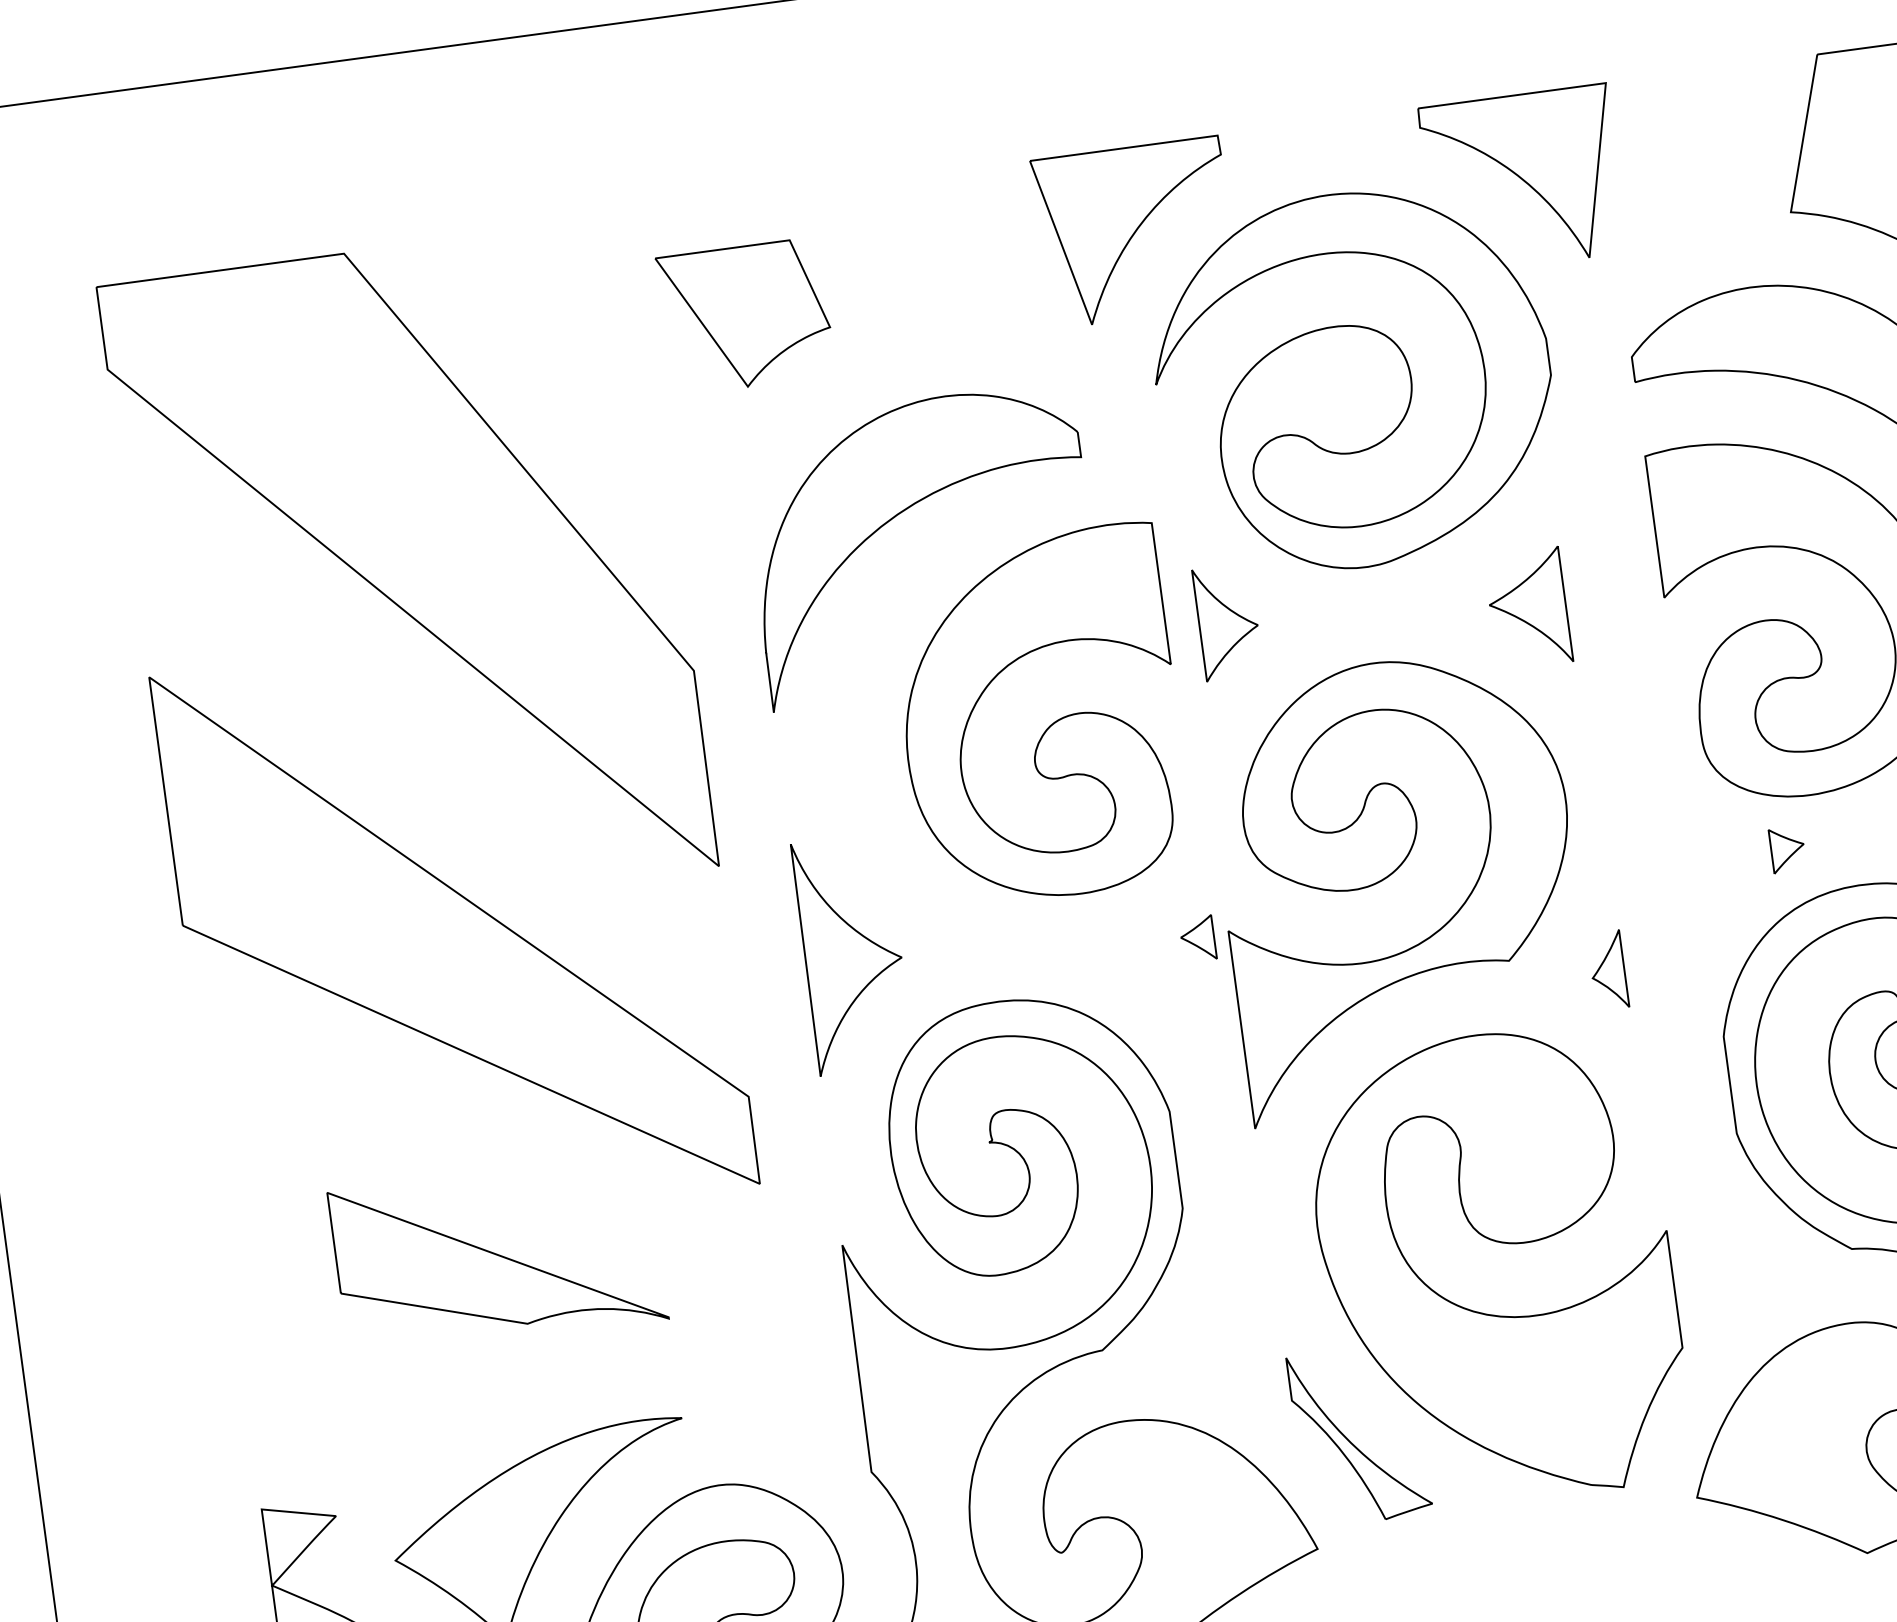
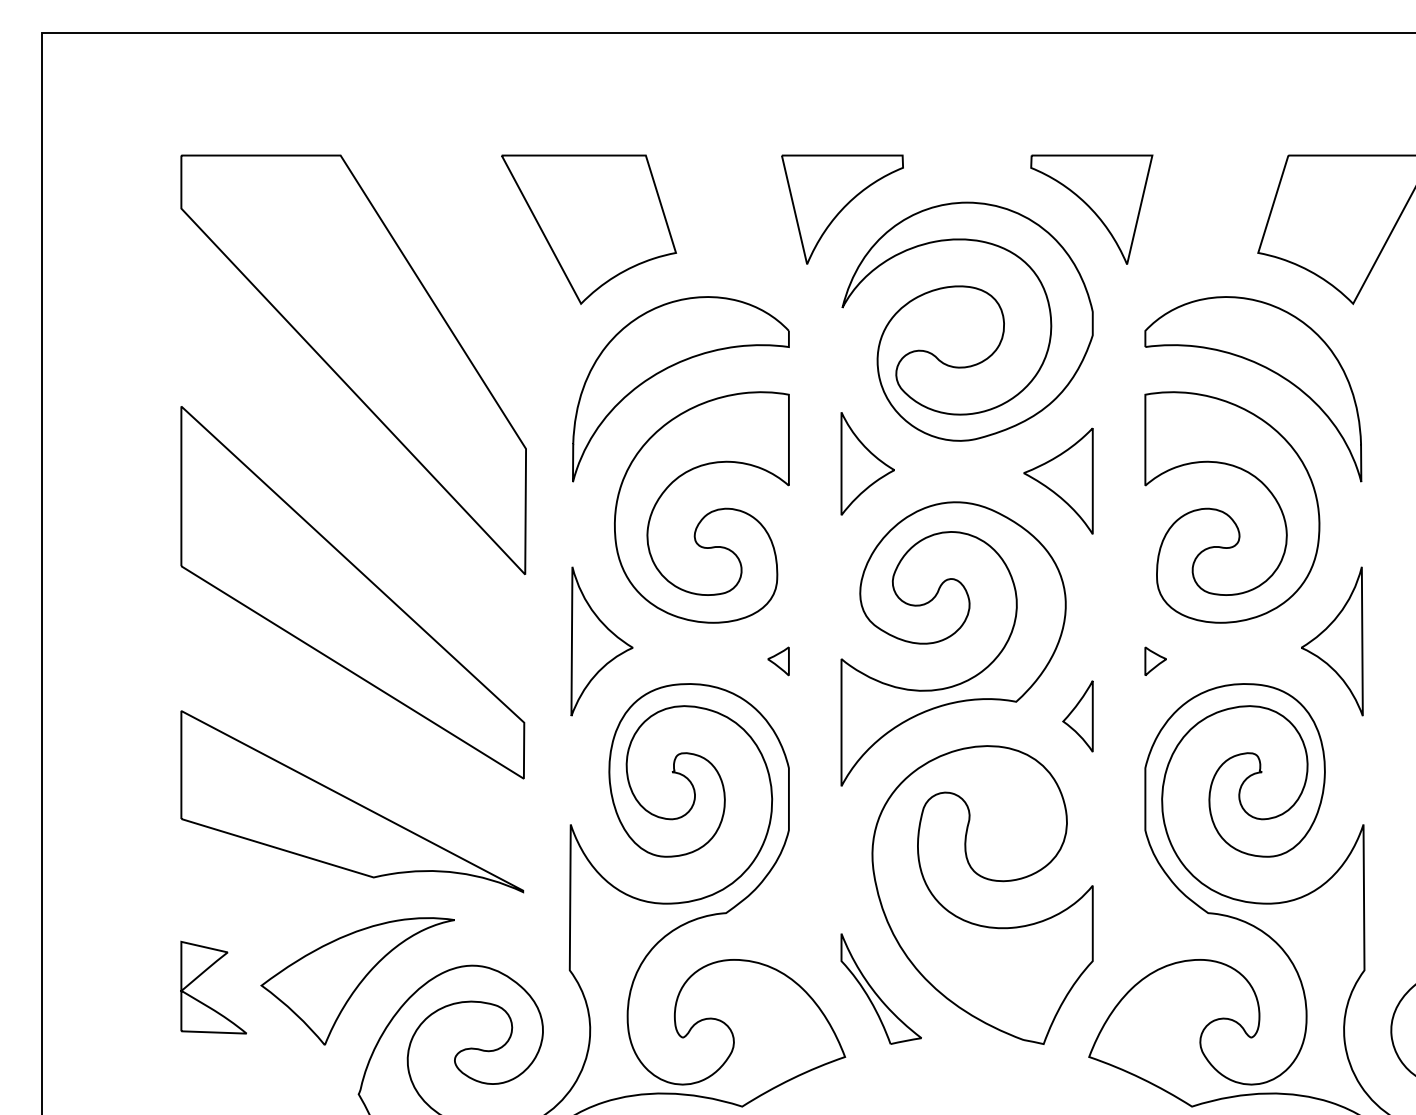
part: (746, 316) -> (589, 229), size x1.67
part: (1528, 607) -> (1058, 480), size x1.43
part: (1227, 621) -> (867, 463), size x1.43
part: (1047, 726) -> (705, 514), moved
part: (1787, 848) -> (1155, 660), moved
part: (1197, 939) -> (778, 661), moved
part: (1607, 970) -> (1077, 716), size x1.43
part: (498, 1255) -> (352, 801), size x1.67

